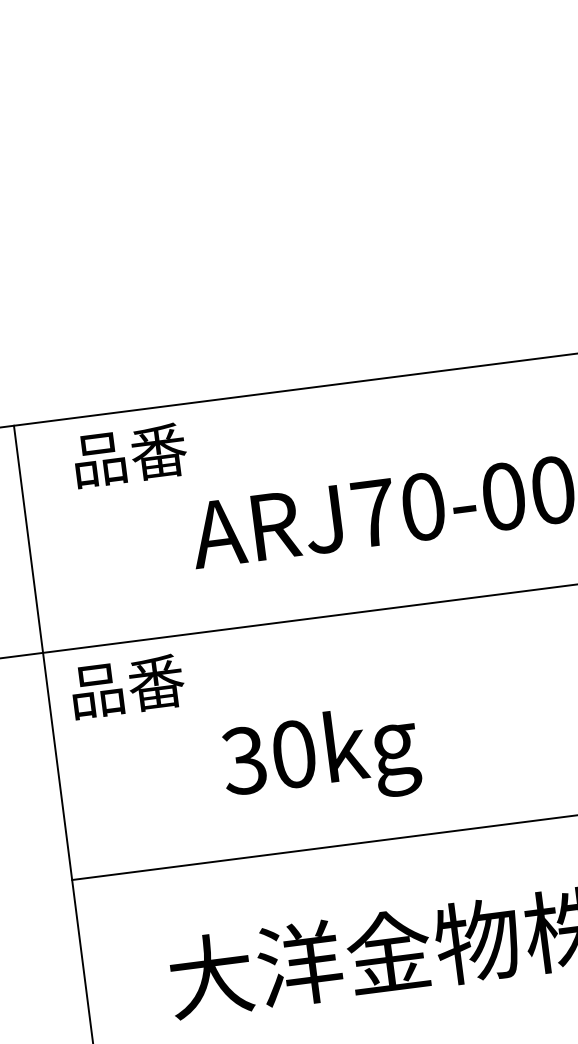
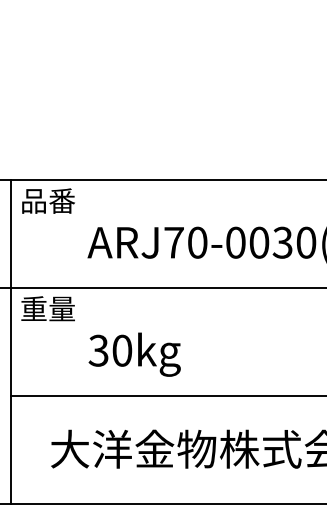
text: (129, 454) -> (48, 200), moved
text: (125, 685) -> (47, 308), 品番 -> 重量

